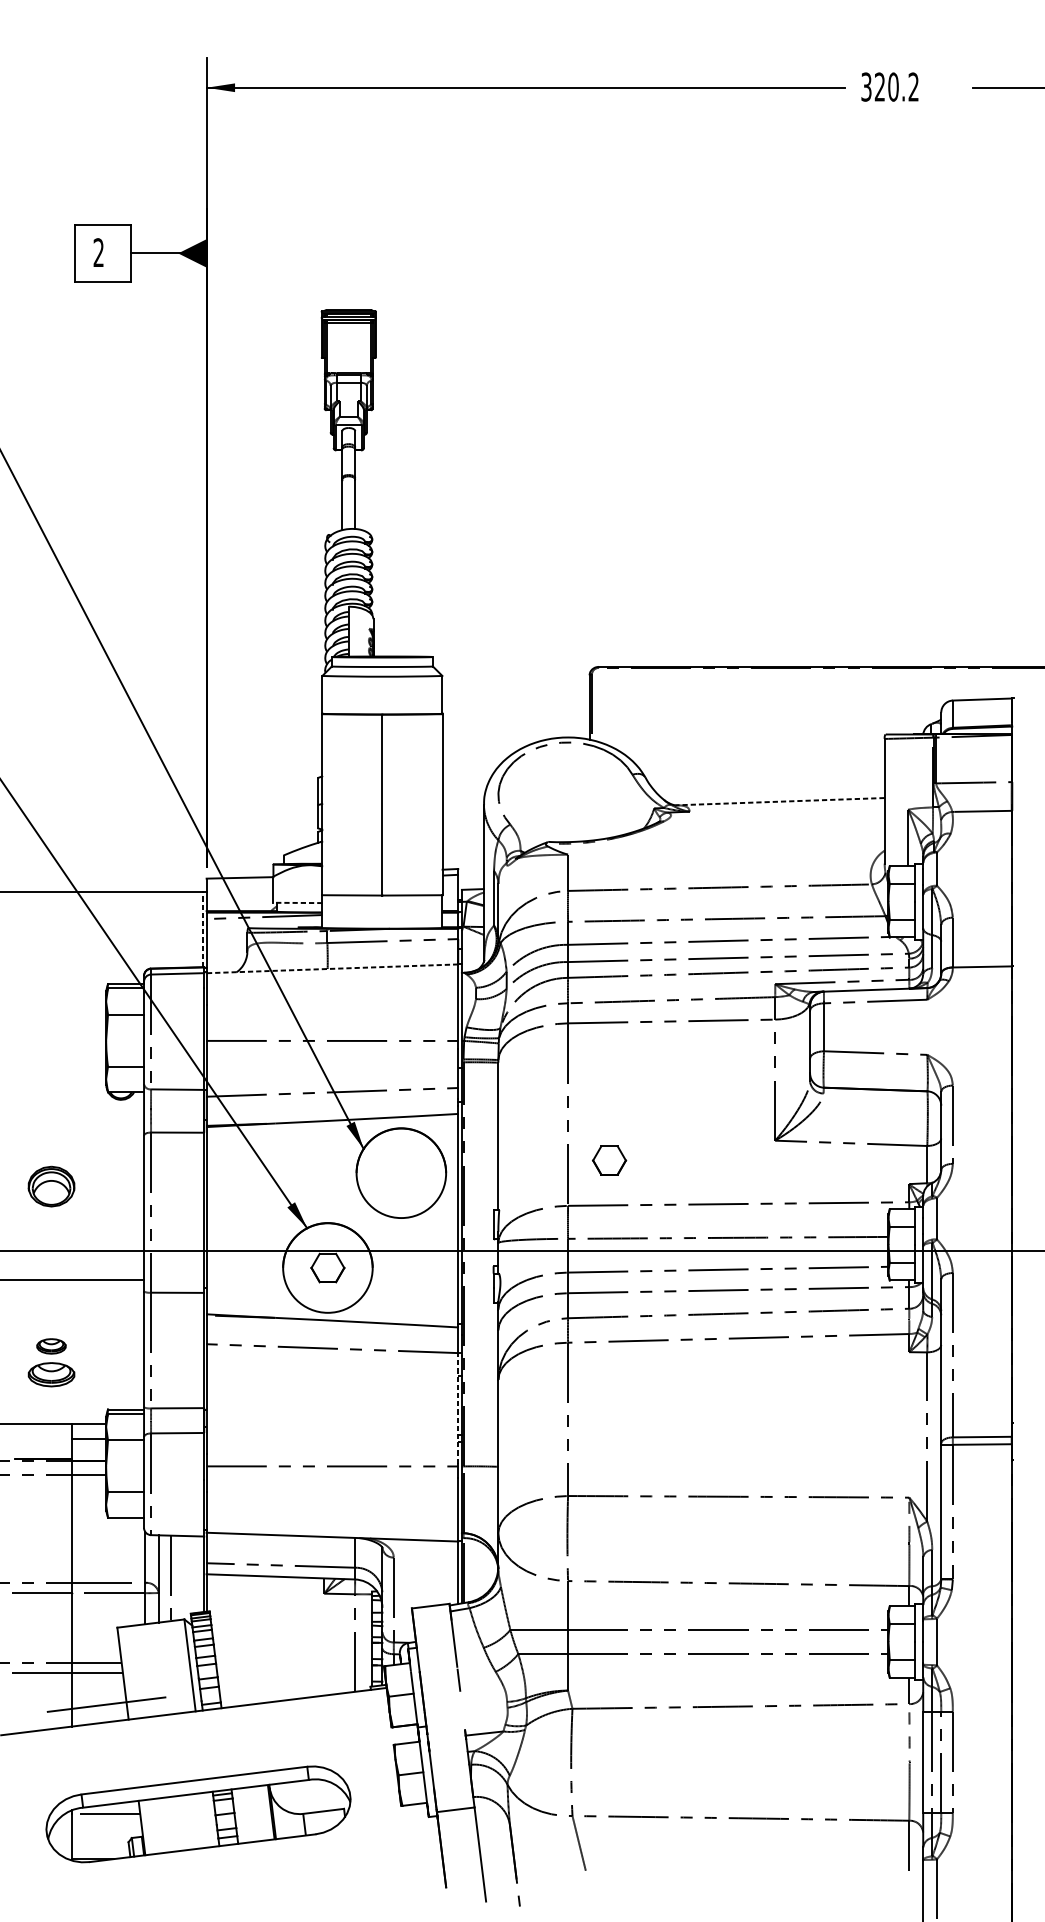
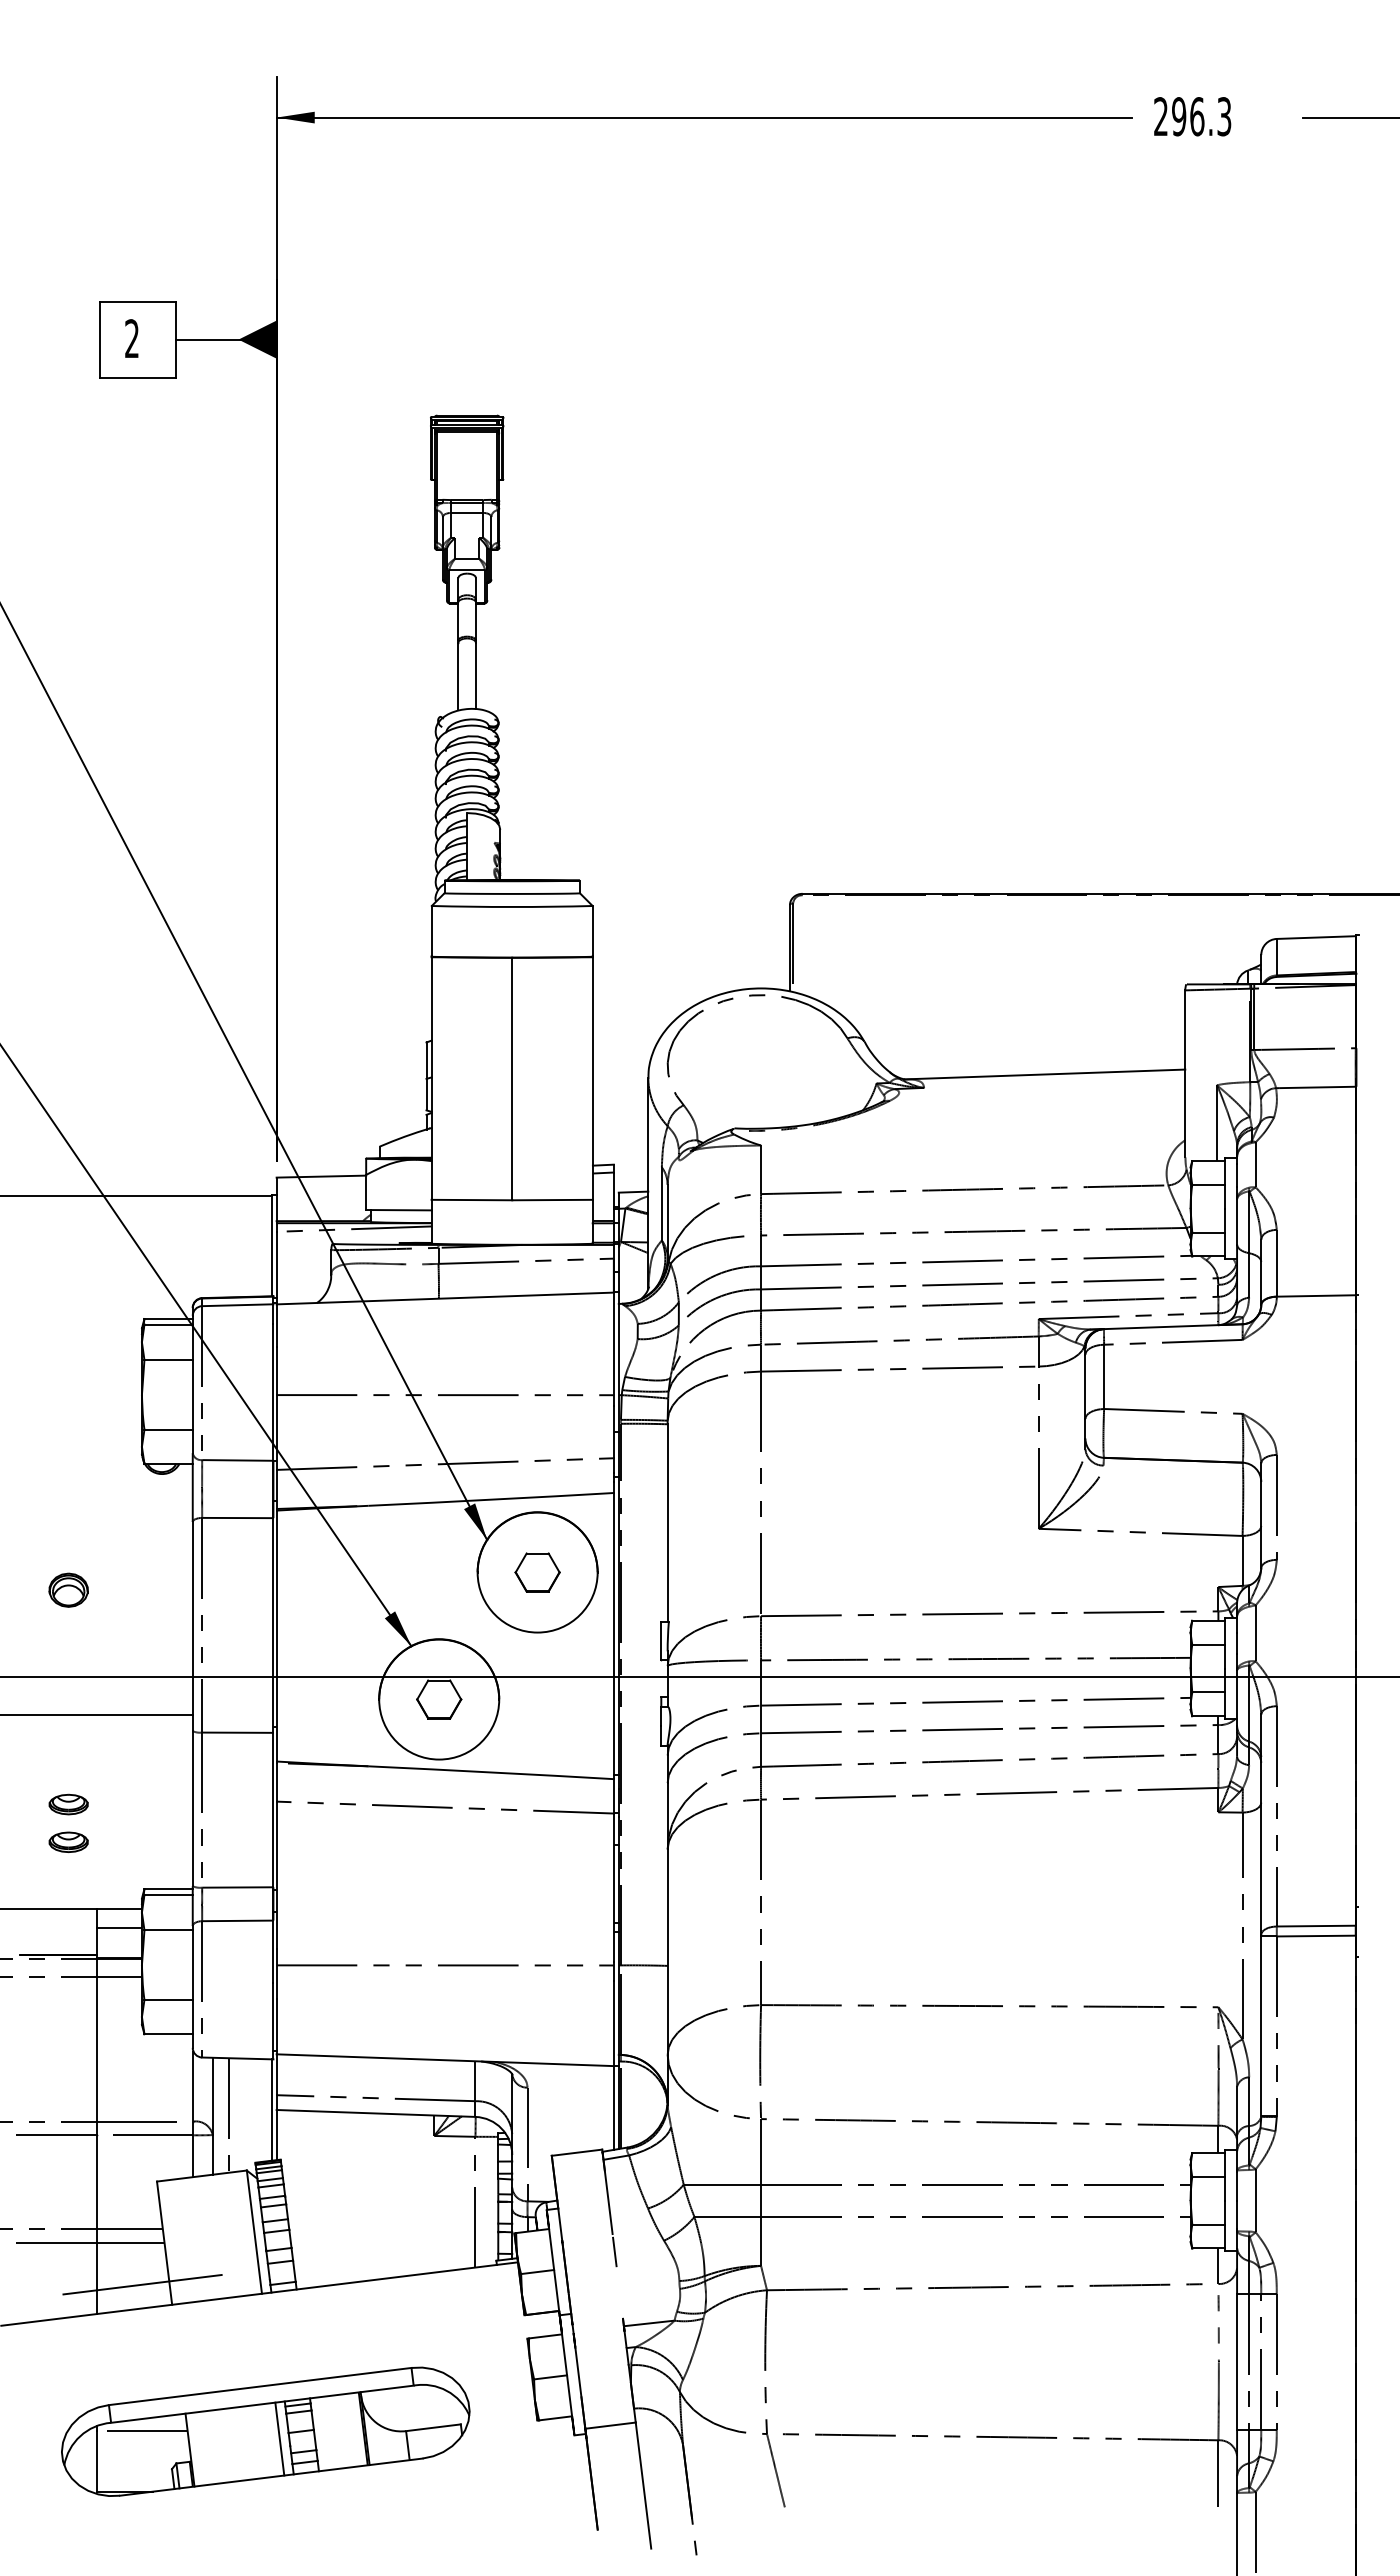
text: (889, 86) -> (1192, 116), 320.2 -> 296.3
line: (779, 801) -> (1044, 1074), dashed -> solid
line: (298, 903) -> (399, 1210), dashed -> solid
line: (202, 929) -> (271, 1245), dashed -> solid
line: (332, 968) -> (445, 1298), dashed -> solid
part: (609, 1160) -> (537, 1572), moved
part: (51, 1185) -> (68, 1589), size x0.62
part: (51, 1373) -> (68, 1841), size x0.62
line: (457, 1408) -> (613, 1887), dashed -> solid
line: (208, 1819) -> (279, 2438), added

